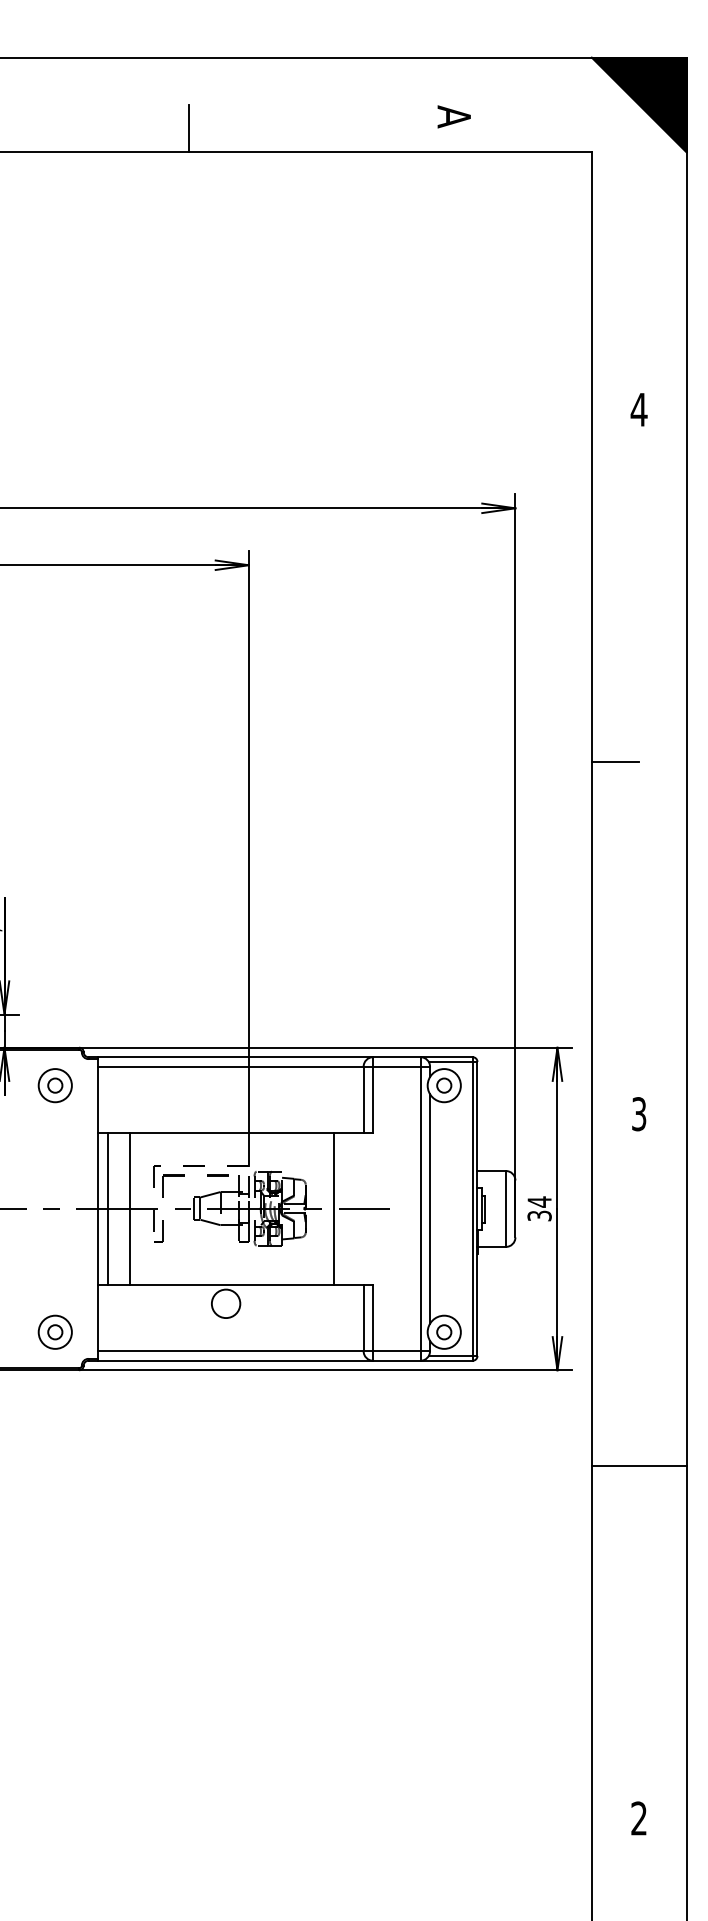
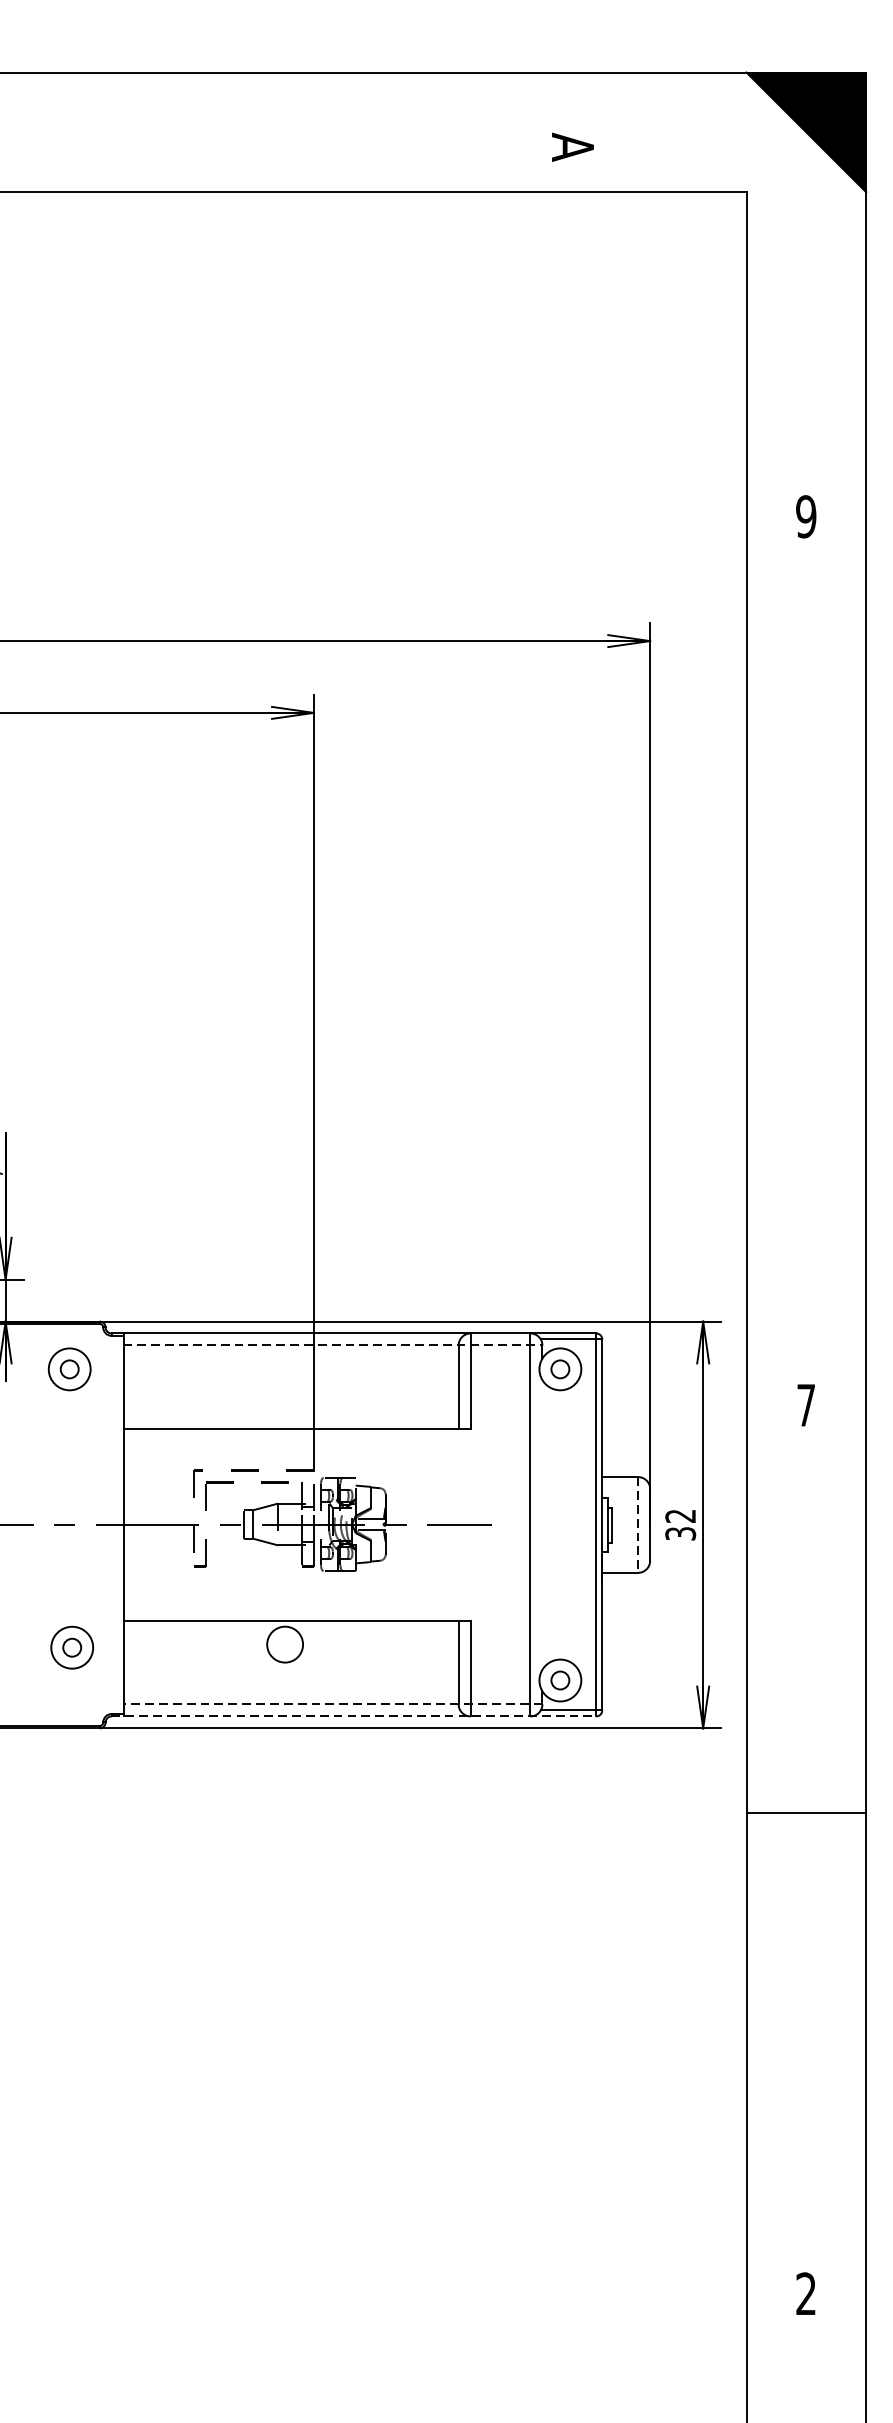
line: (188, 128) -> (237, 161), removed
text: (638, 409) -> (805, 516), 4 -> 9
line: (615, 762) -> (776, 961), removed
line: (264, 1066) -> (333, 1345), solid -> dashed
text: (639, 1114) -> (806, 1405), 3 -> 7
text: (539, 1201) -> (680, 1515), 34 -> 32
line: (107, 1208) -> (135, 1524), removed
line: (130, 1208) -> (164, 1524), removed
line: (334, 1208) -> (421, 1524), removed
line: (430, 1208) -> (543, 1524), removed
line: (505, 1208) -> (637, 1524), solid -> dashed
part: (54, 1331) -> (71, 1646), moved
line: (263, 1351) -> (332, 1704), solid -> dashed
line: (281, 1360) -> (355, 1716), solid -> dashed
line: (638, 1466) -> (805, 1813), moved

